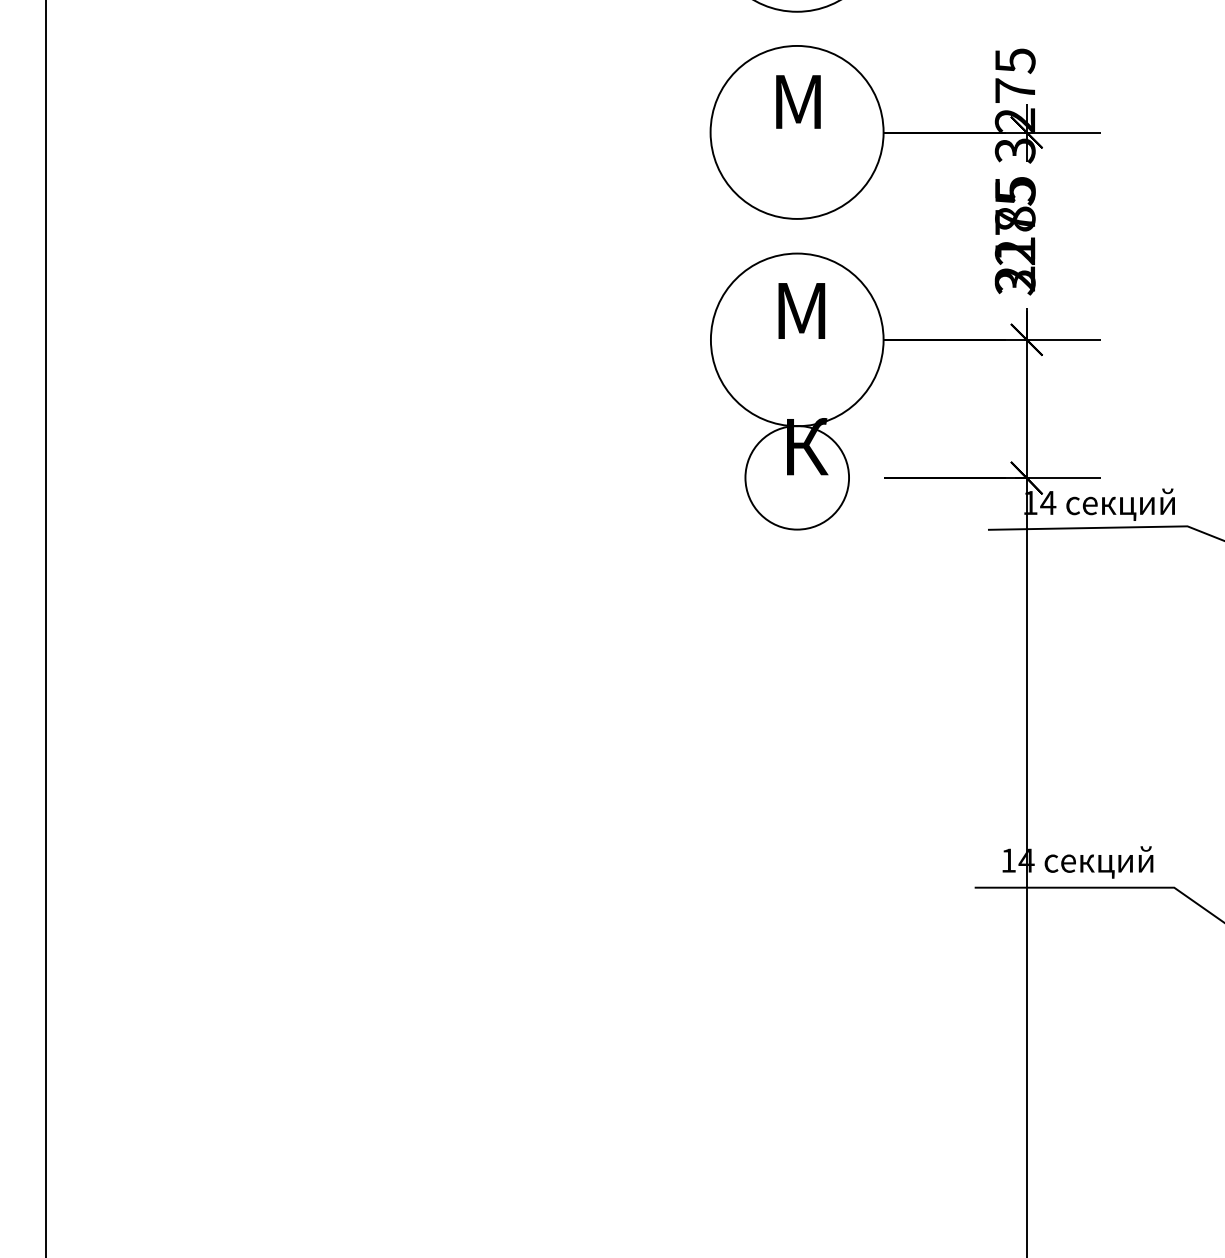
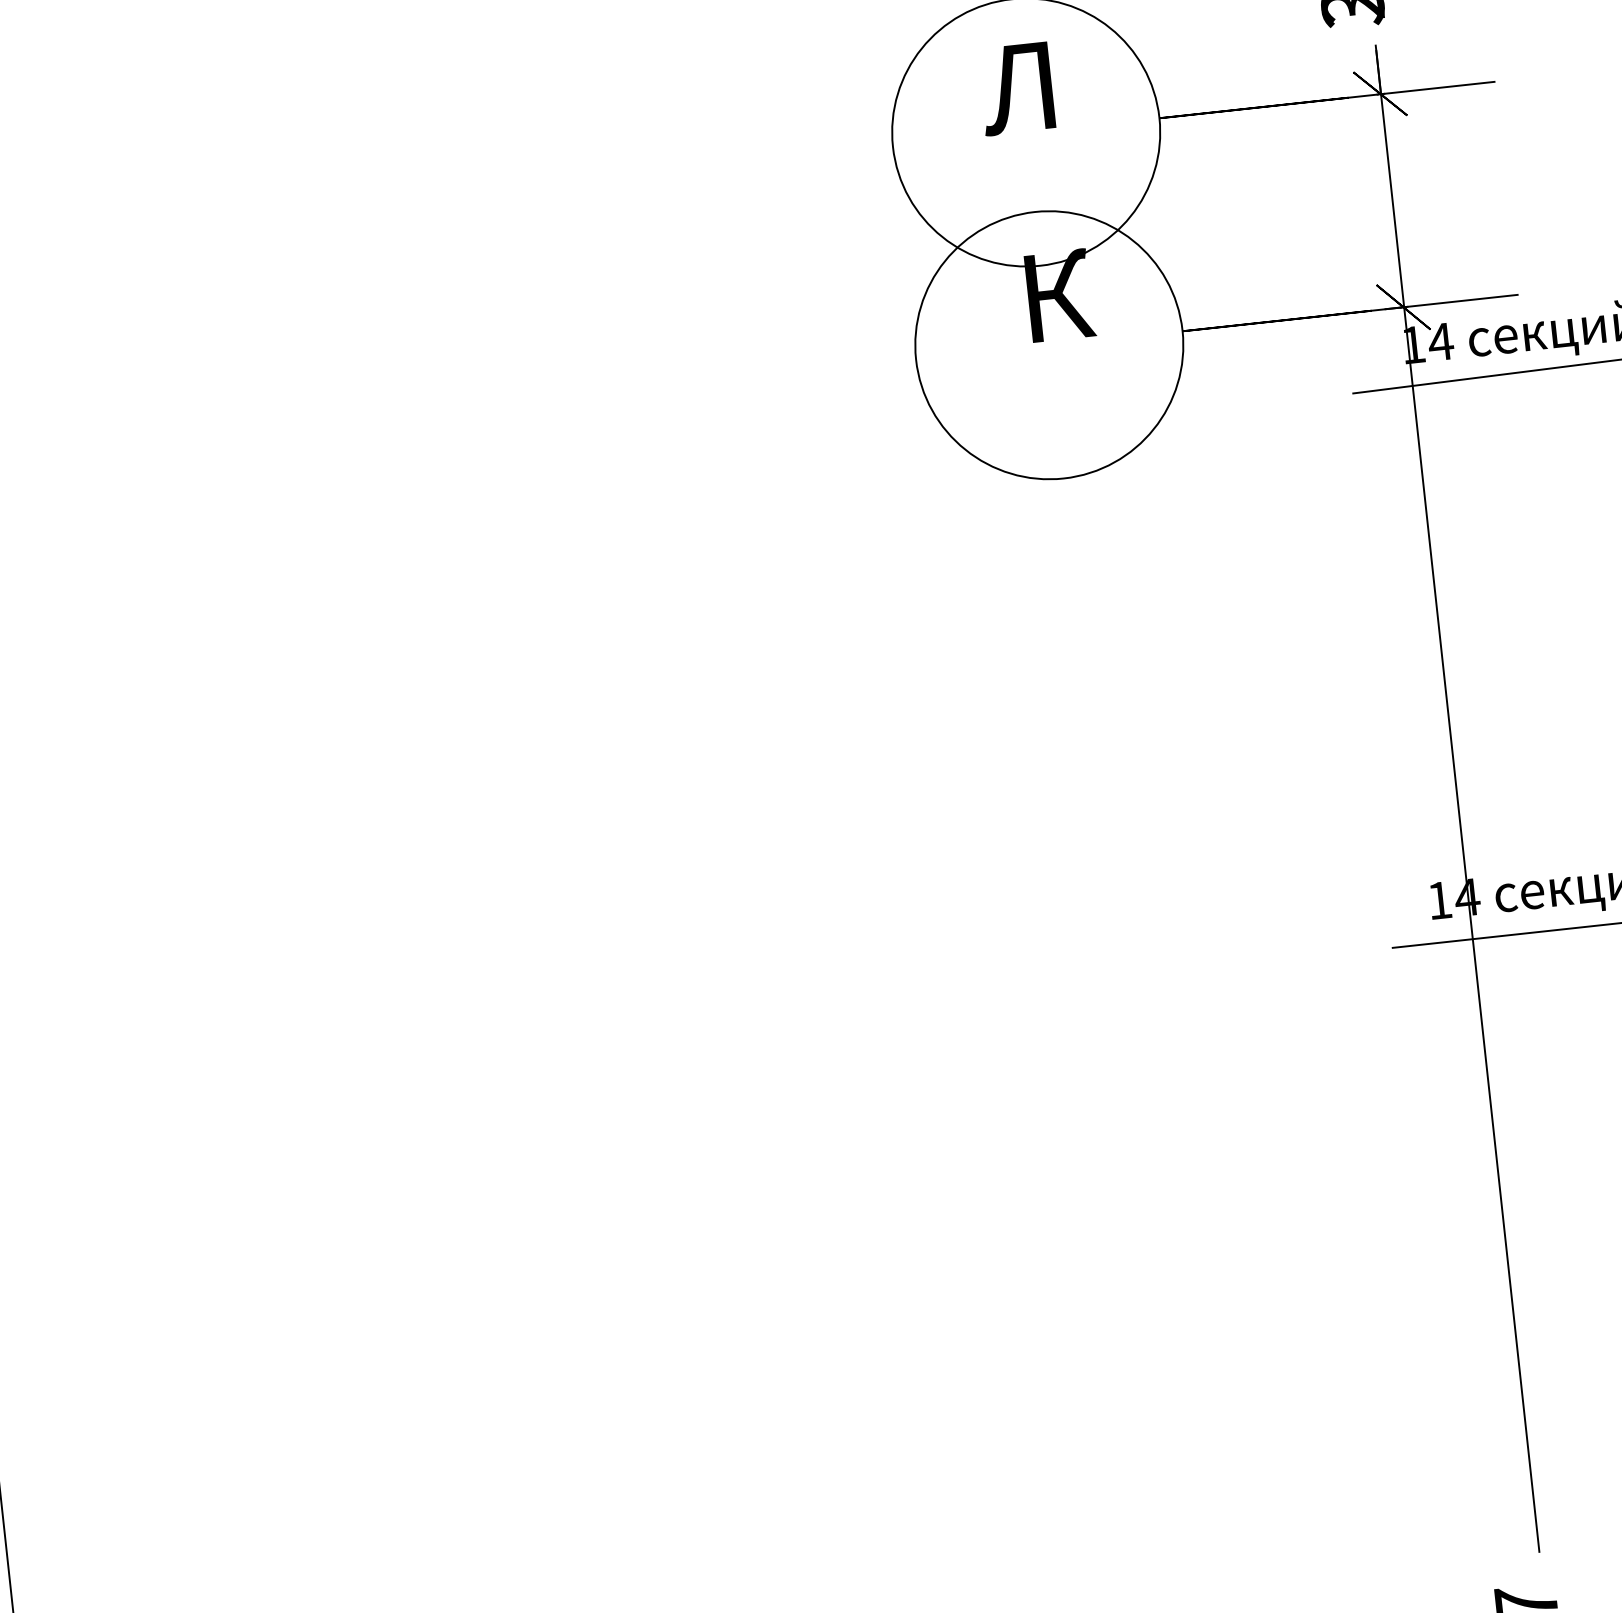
text: (798, 311) -> (1023, 88), М -> Л
circle: (796, 477) -> (1048, 344), size x1.67

